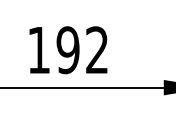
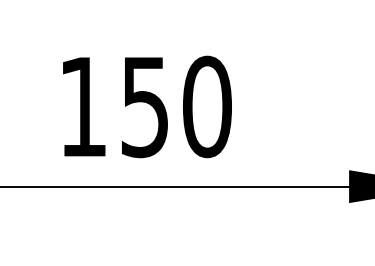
text: (82, 50) -> (175, 107), 192 -> 150

